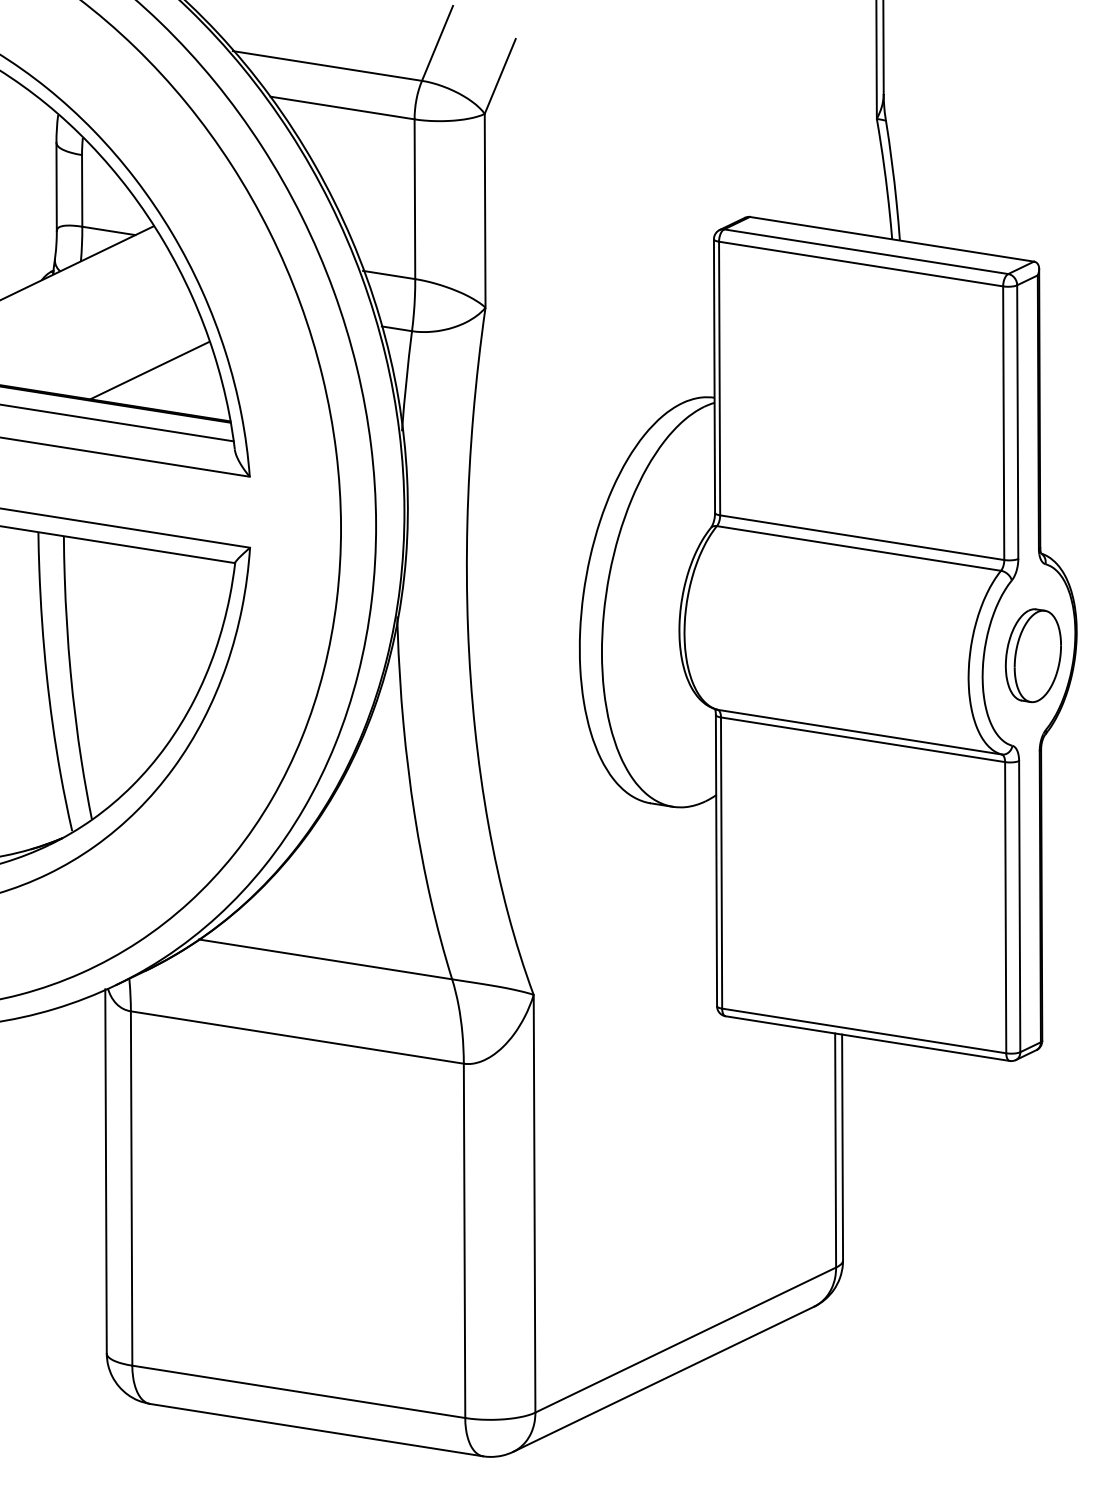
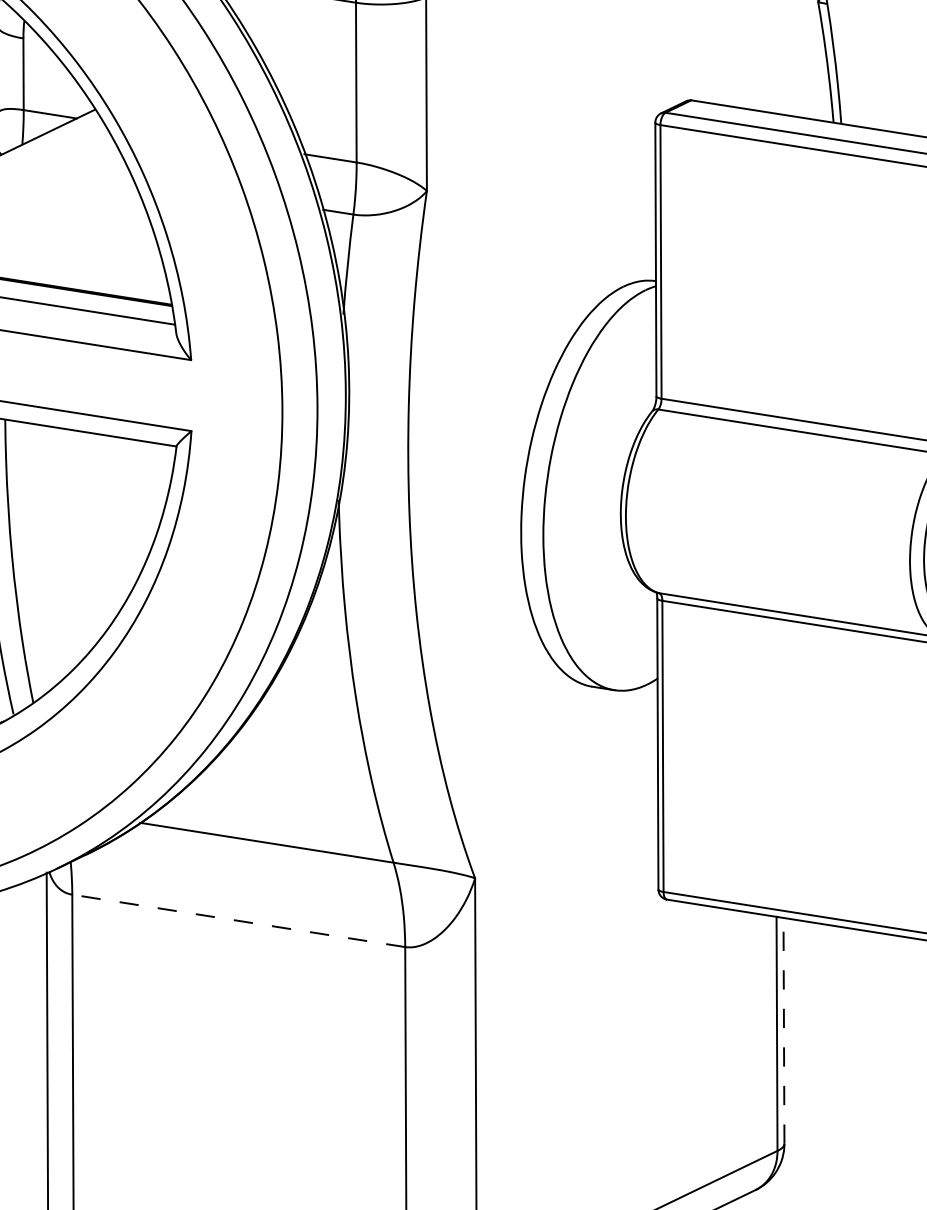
line: (149, 370) -> (90, 253), removed
line: (297, 1037) -> (238, 920), solid -> dashed
line: (842, 1147) -> (783, 1030), solid -> dashed

